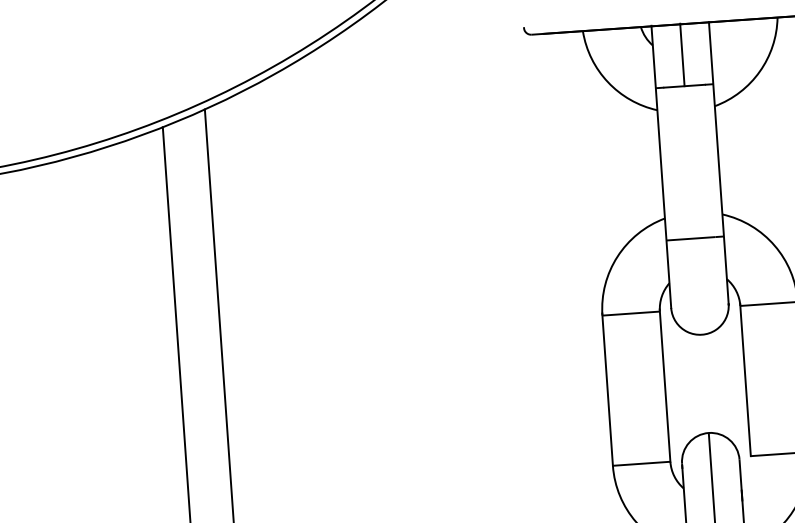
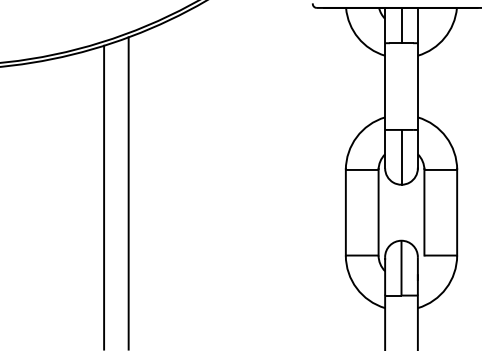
line: (698, 285) -> (401, 156), added

